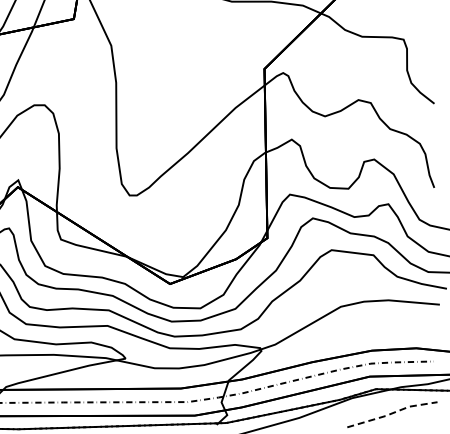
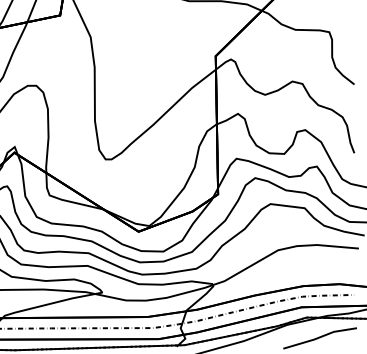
line: (392, 413) -> (320, 337), dashed -> solid

